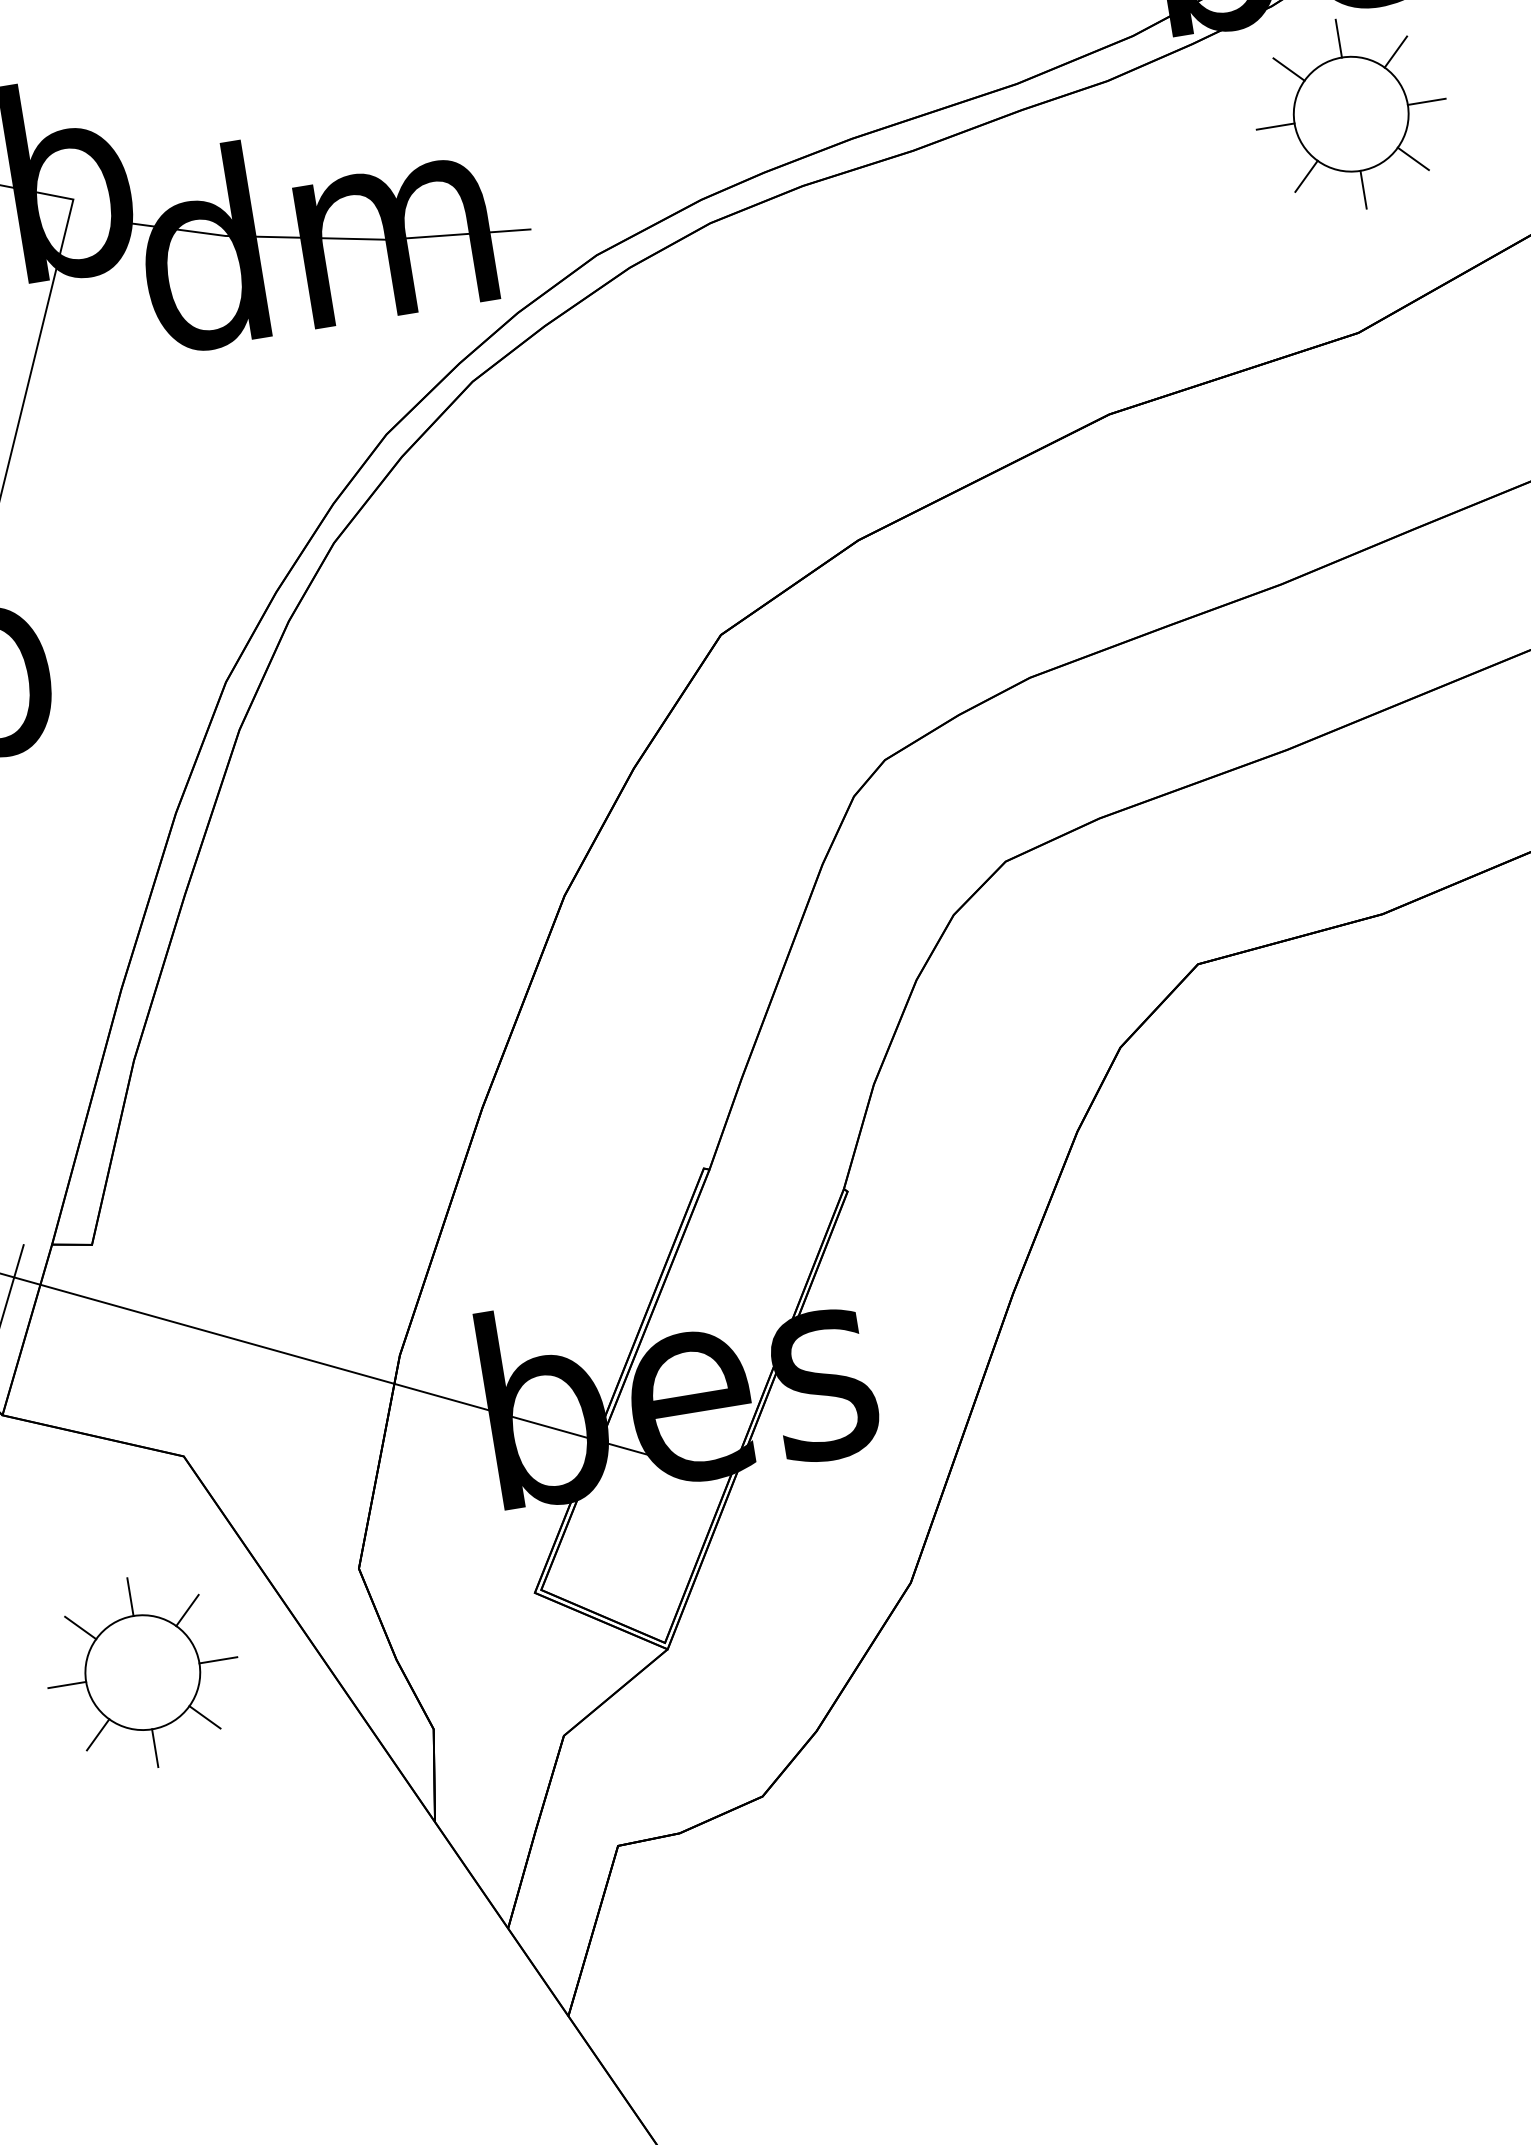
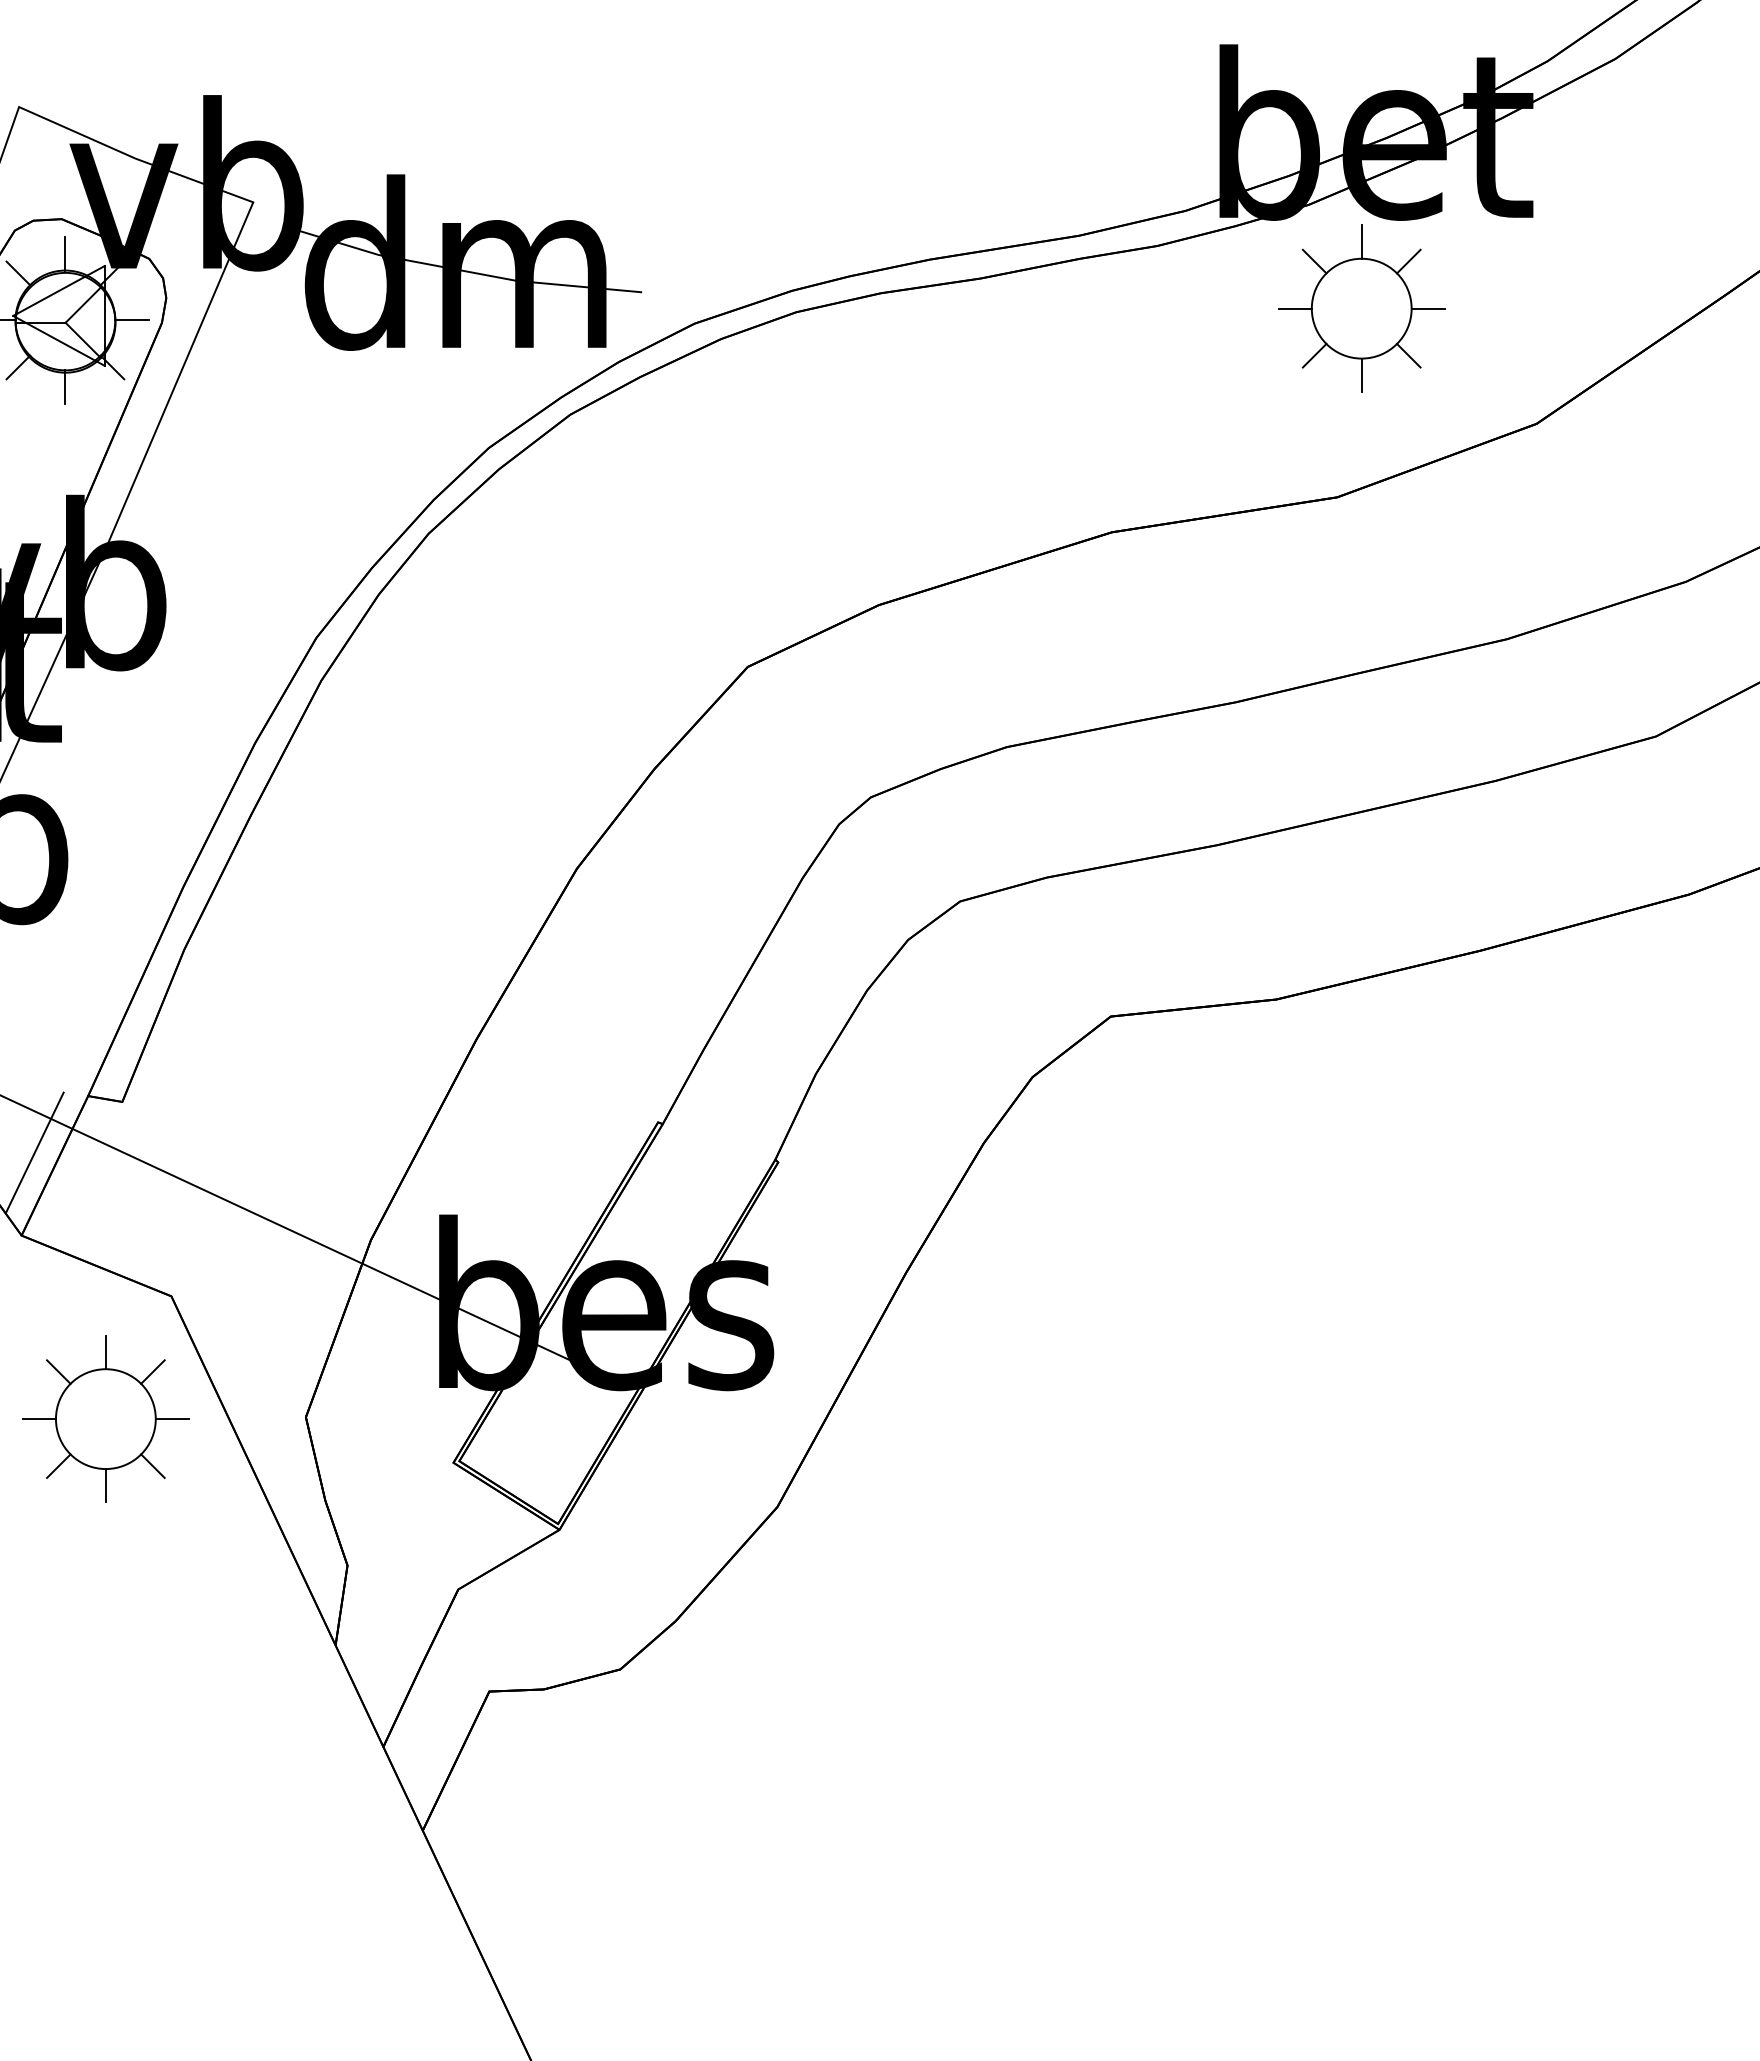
part: (142, 1672) -> (105, 1418), moved

